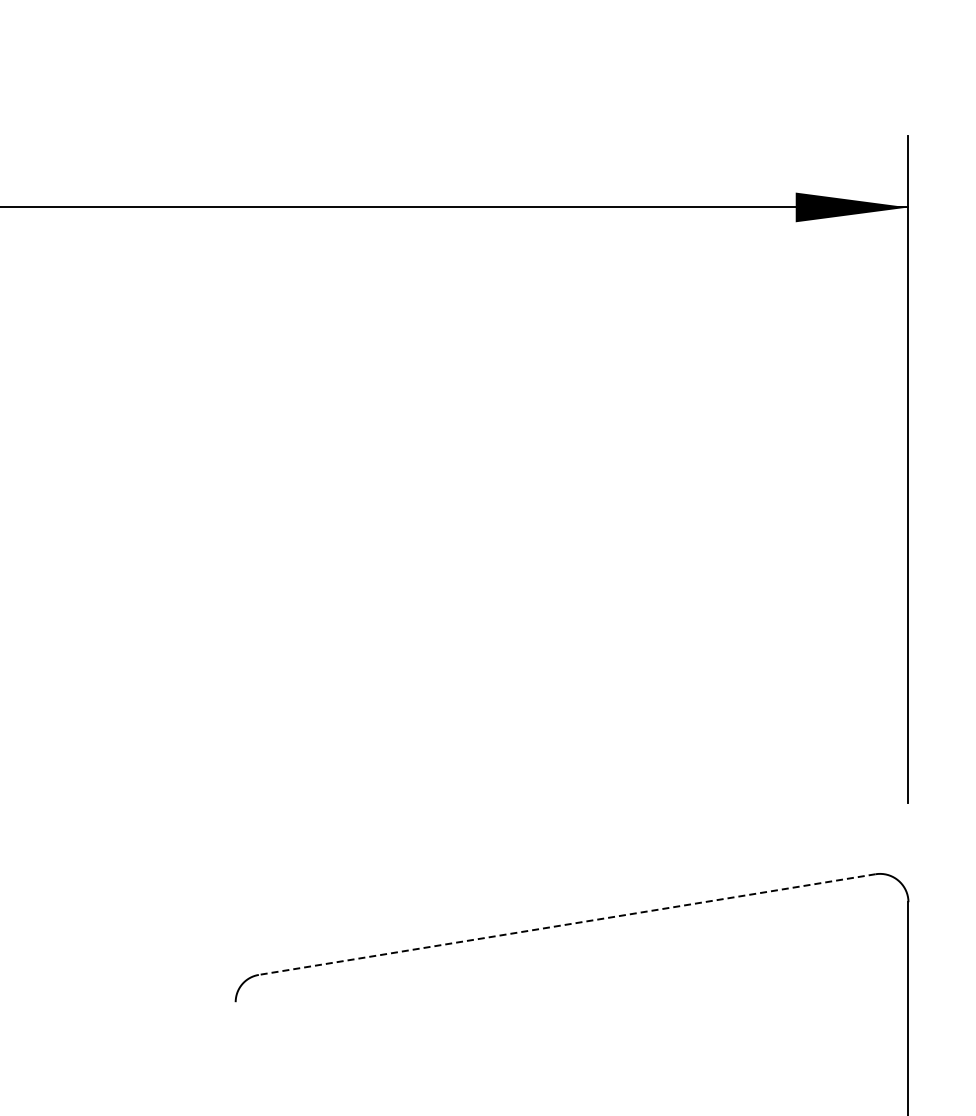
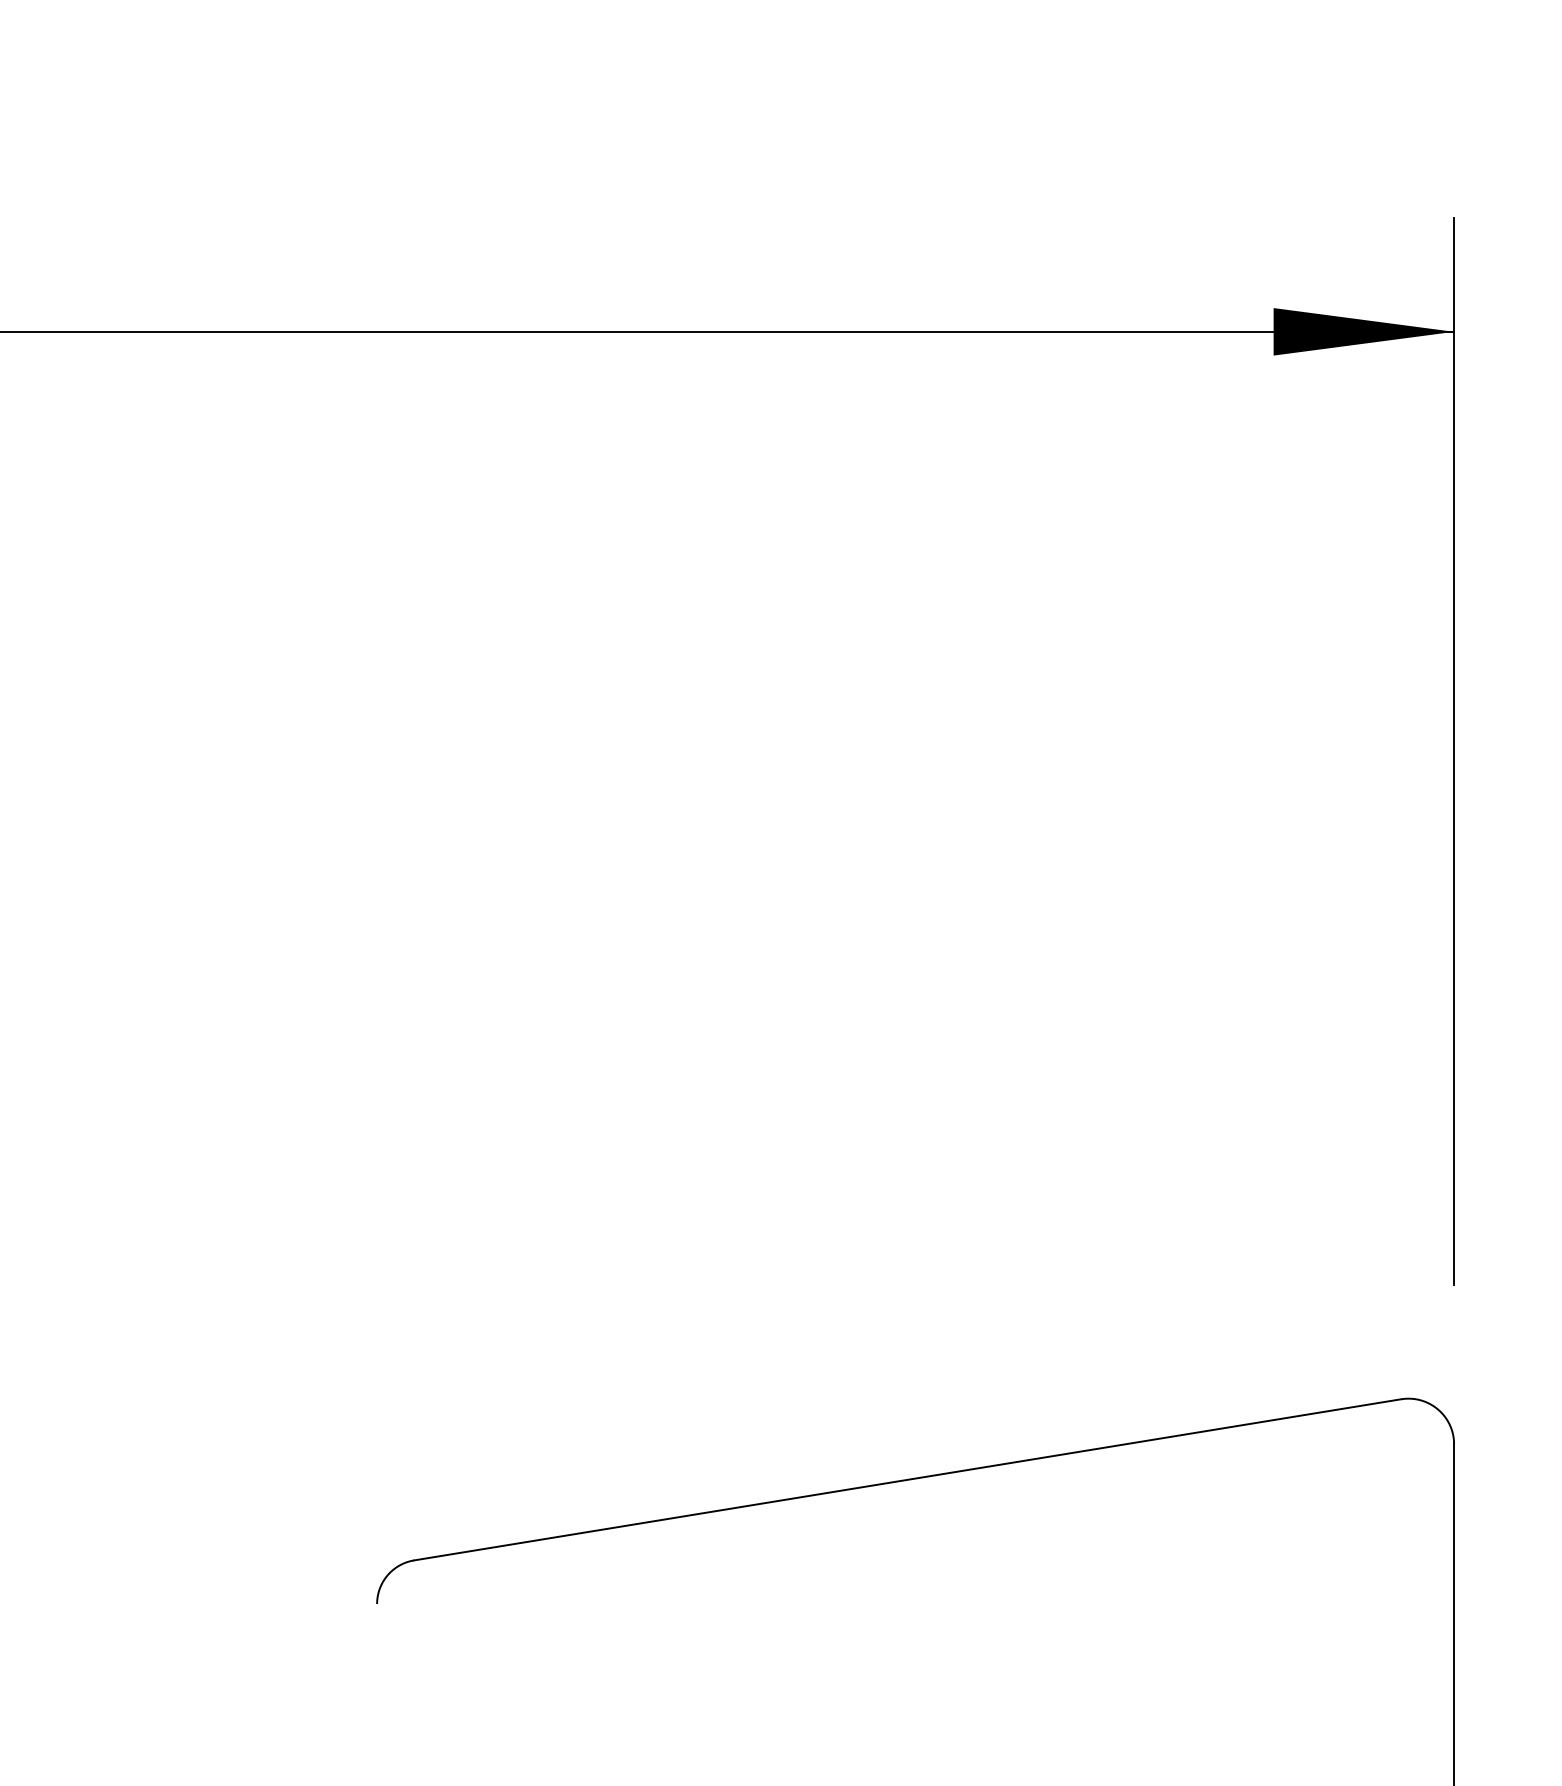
line: (566, 924) -> (906, 1479), dashed -> solid

